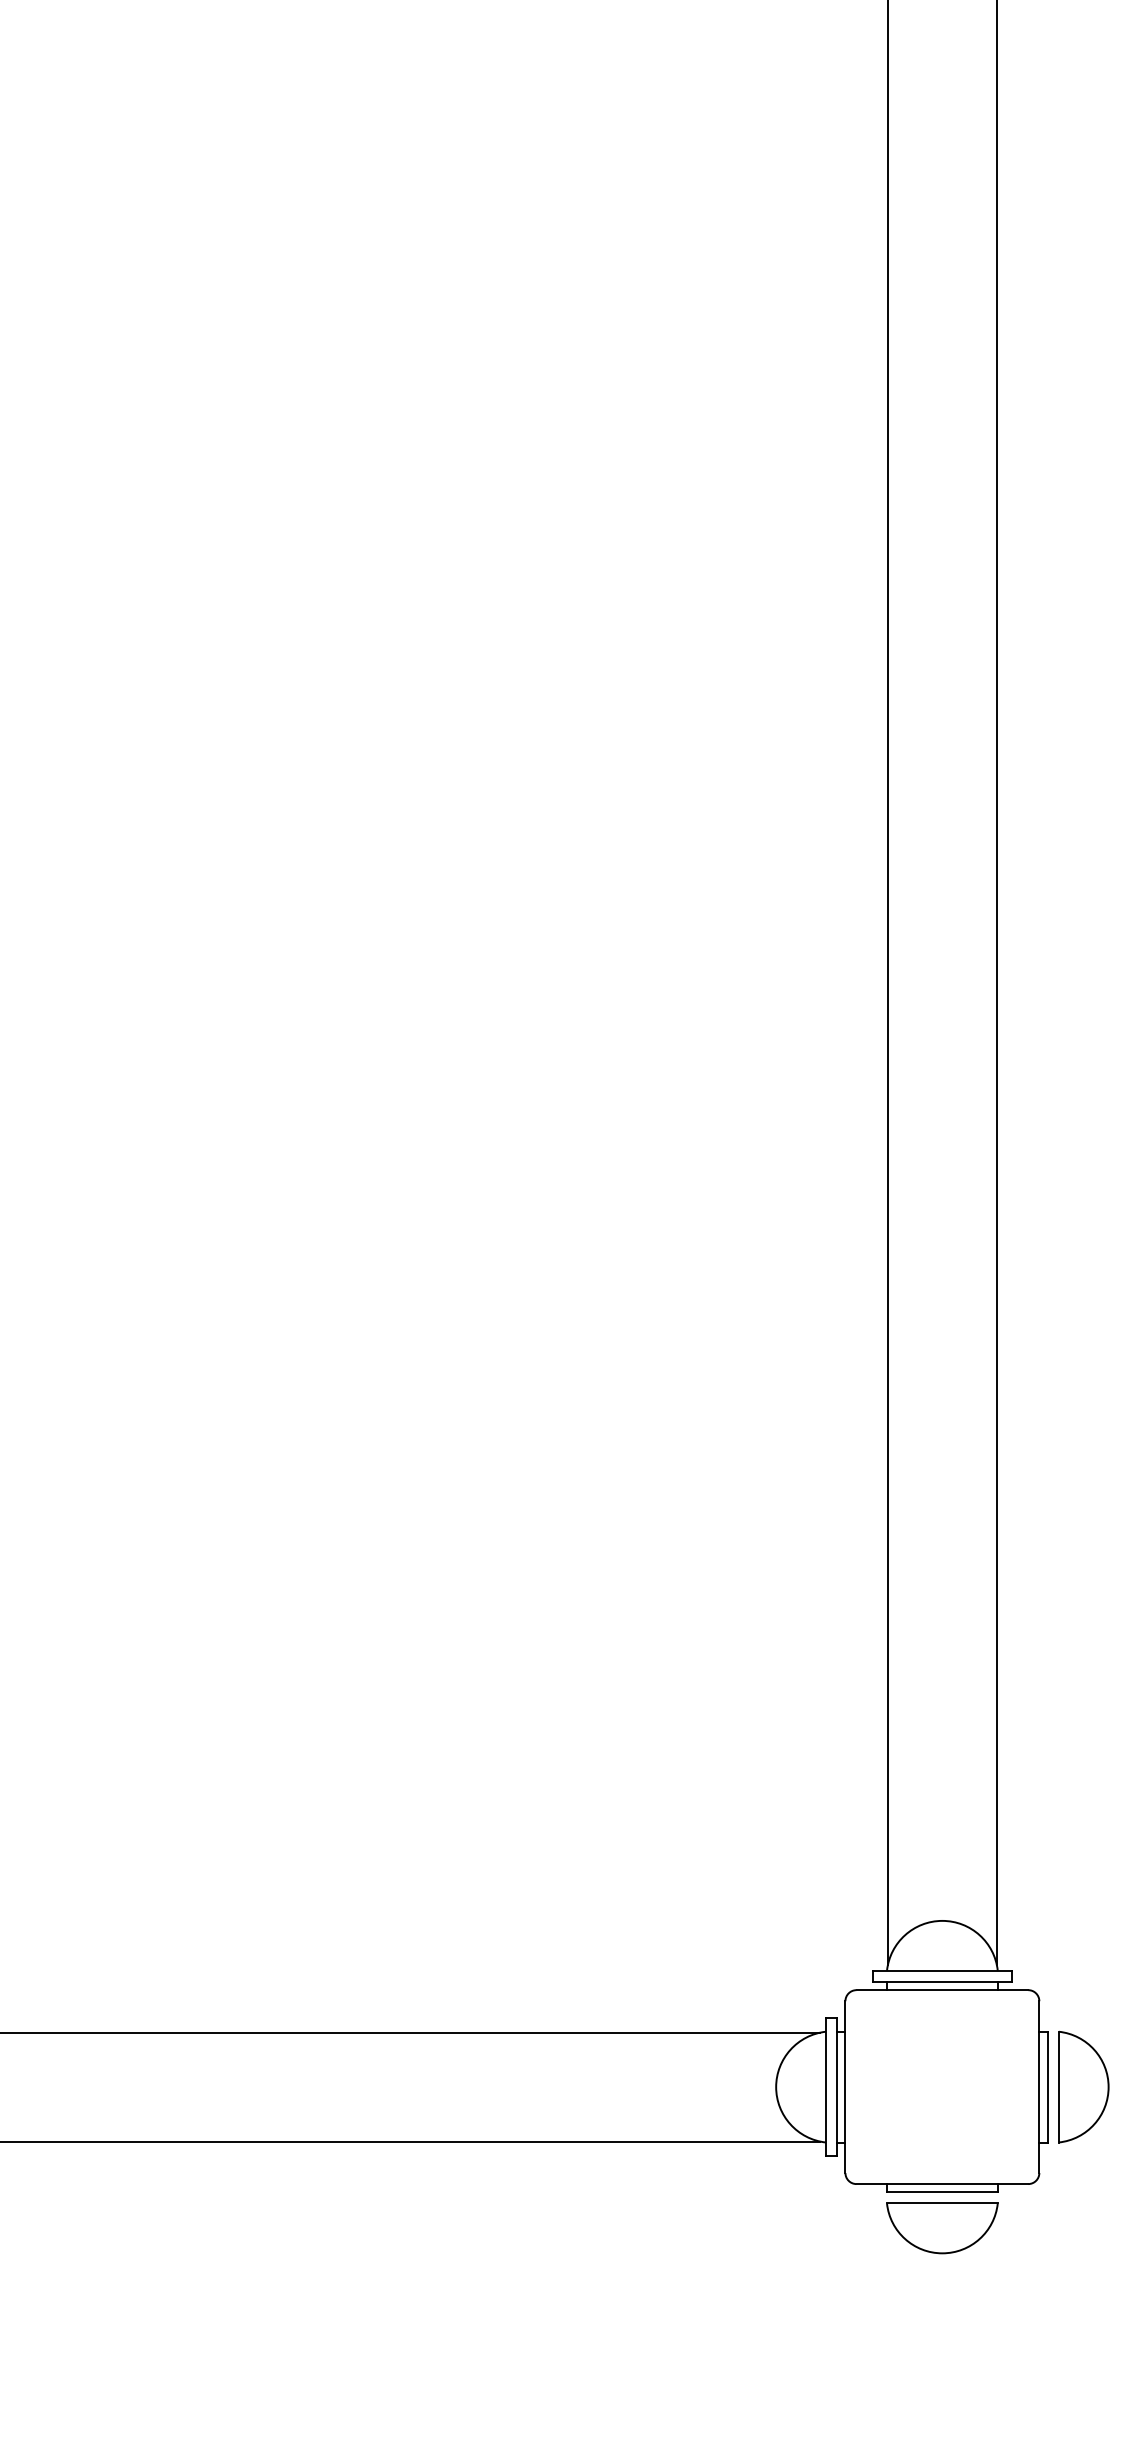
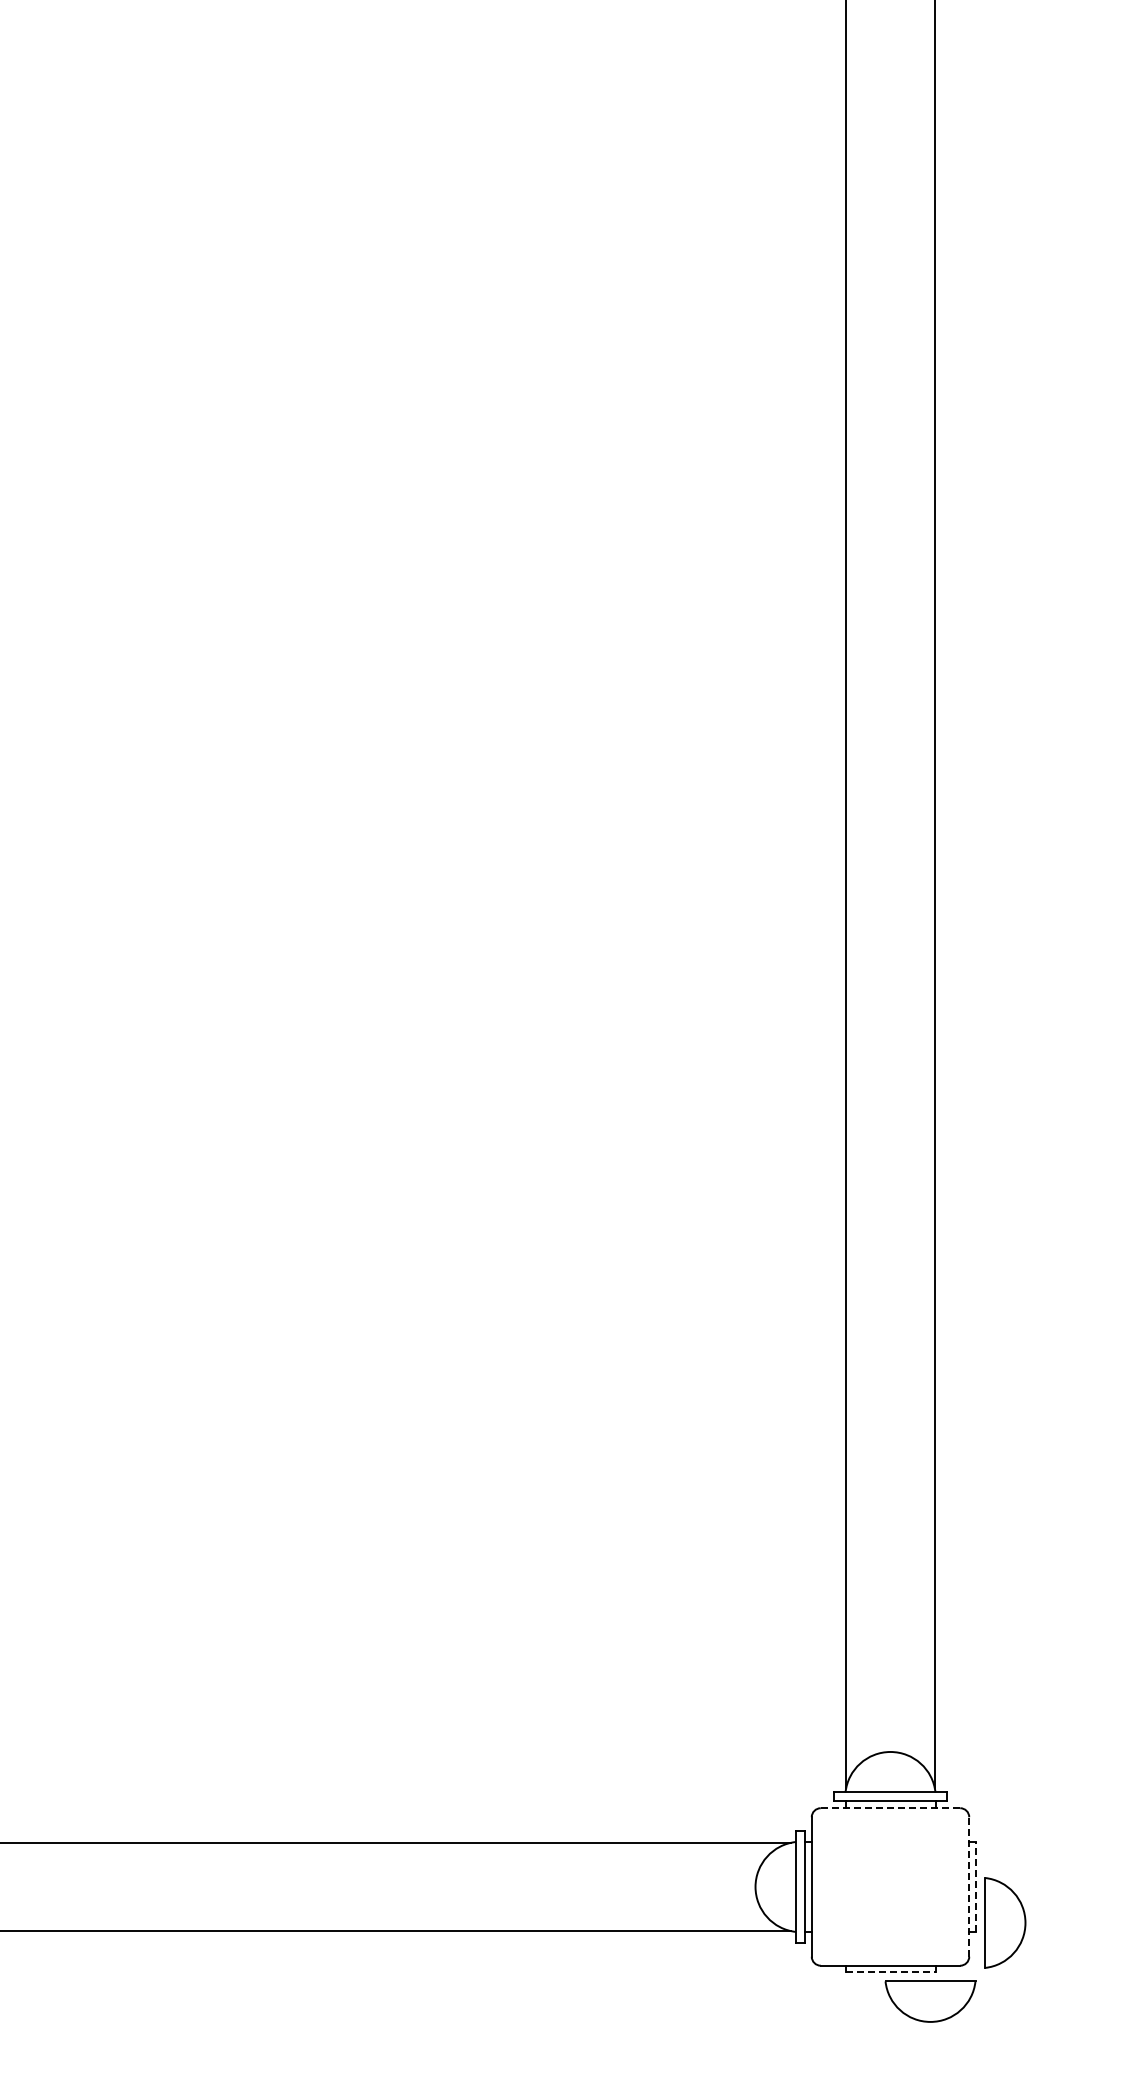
line: (942, 1990) -> (890, 1808), solid -> dashed
line: (1039, 2086) -> (969, 1886), solid -> dashed
line: (1047, 2086) -> (975, 1886), solid -> dashed
part: (1084, 2086) -> (1005, 1922), moved
line: (942, 2192) -> (890, 1972), solid -> dashed
part: (942, 2228) -> (930, 2001), moved

